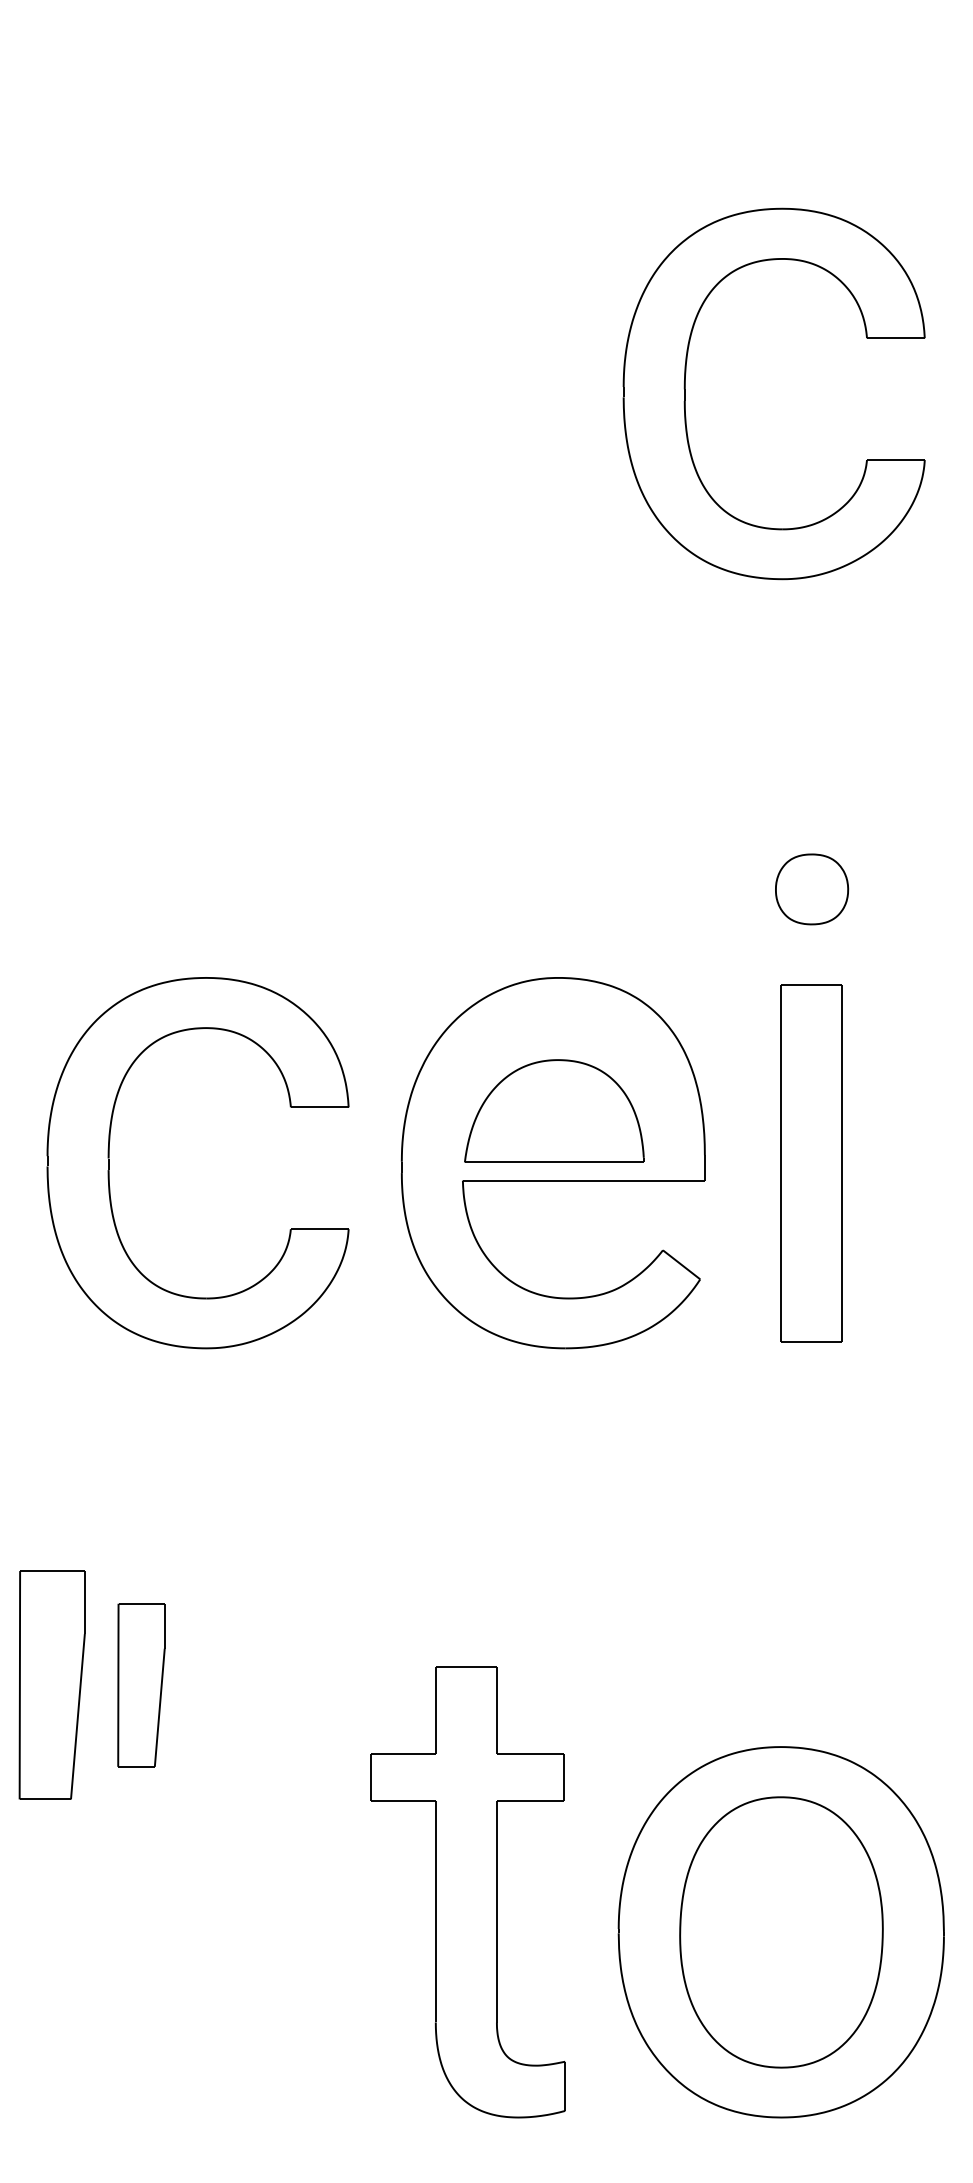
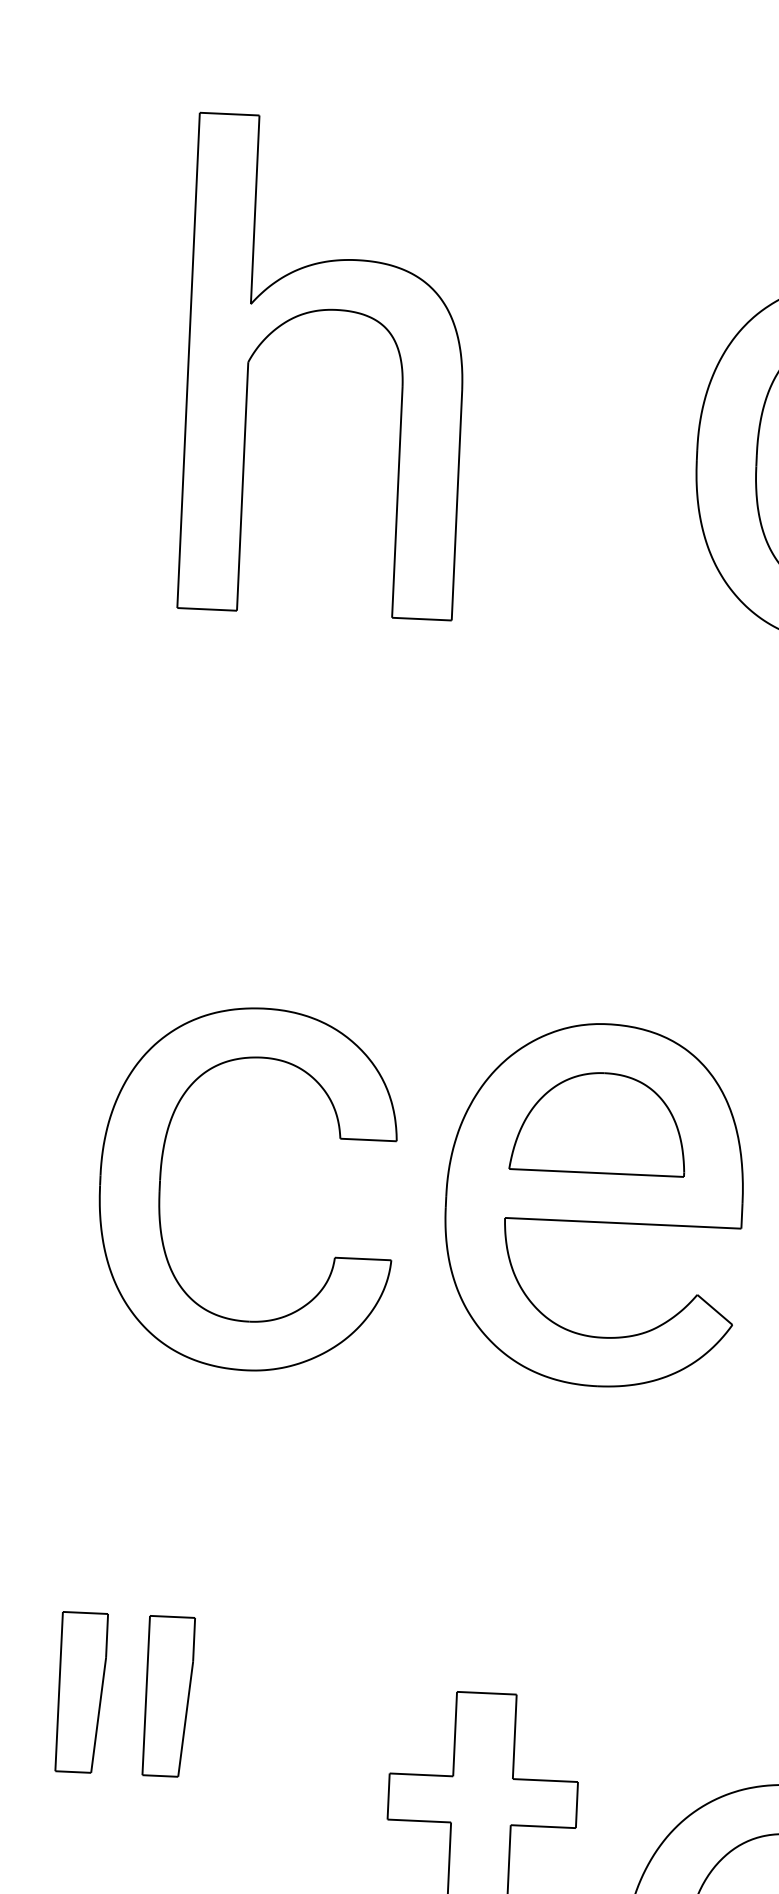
part: (229, 263) -> (317, 311), added
part: (554, 1110) -> (599, 1122), moved
part: (52, 1685) -> (81, 1692), size x0.71

